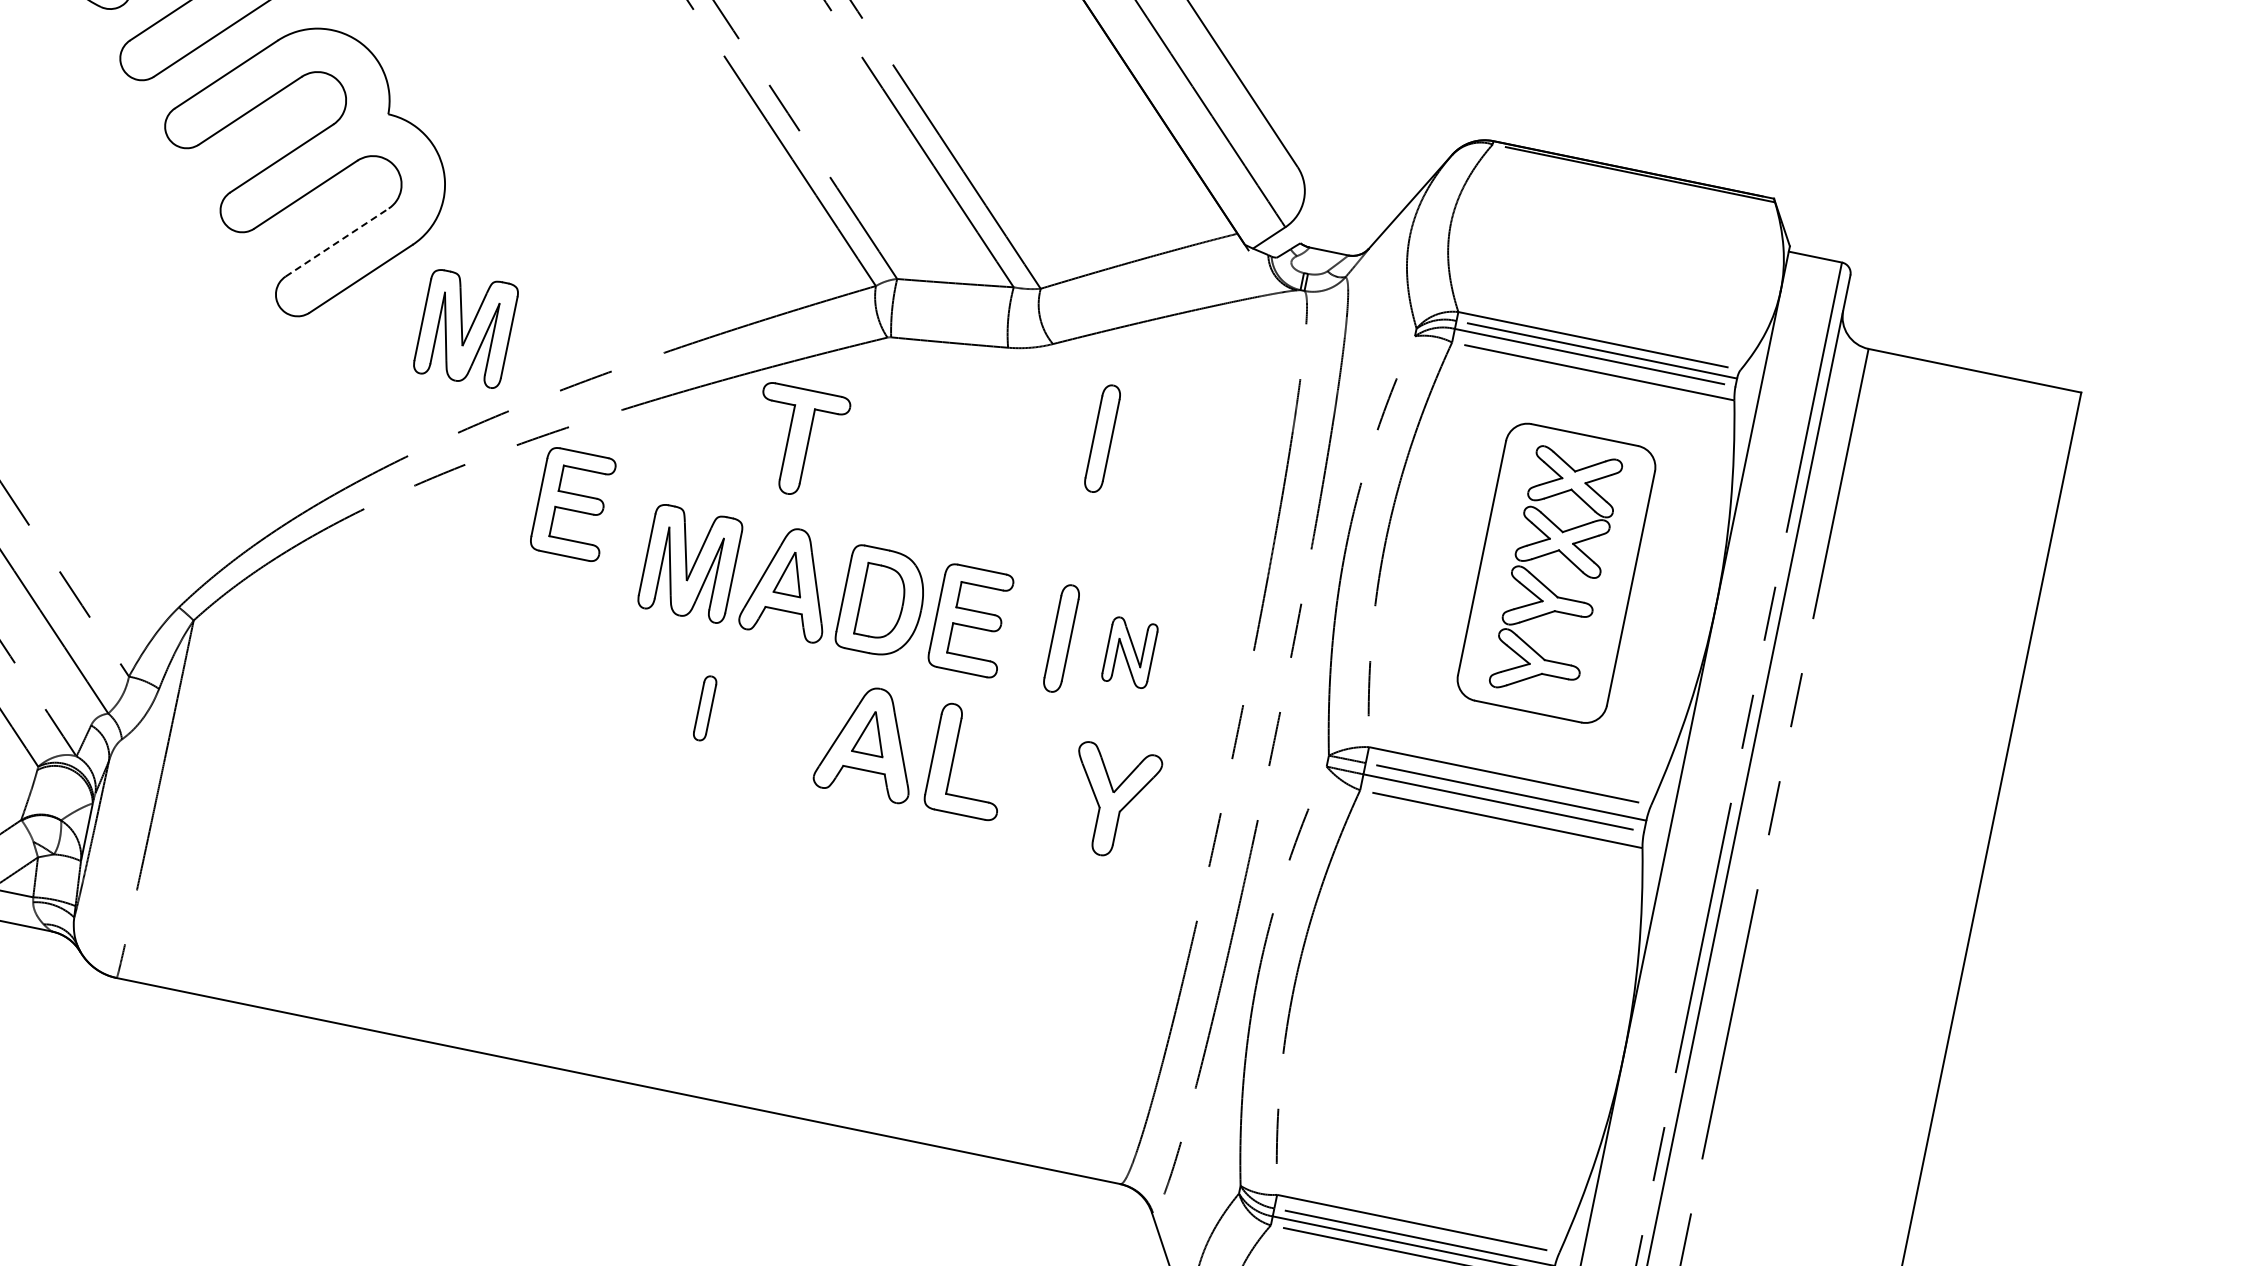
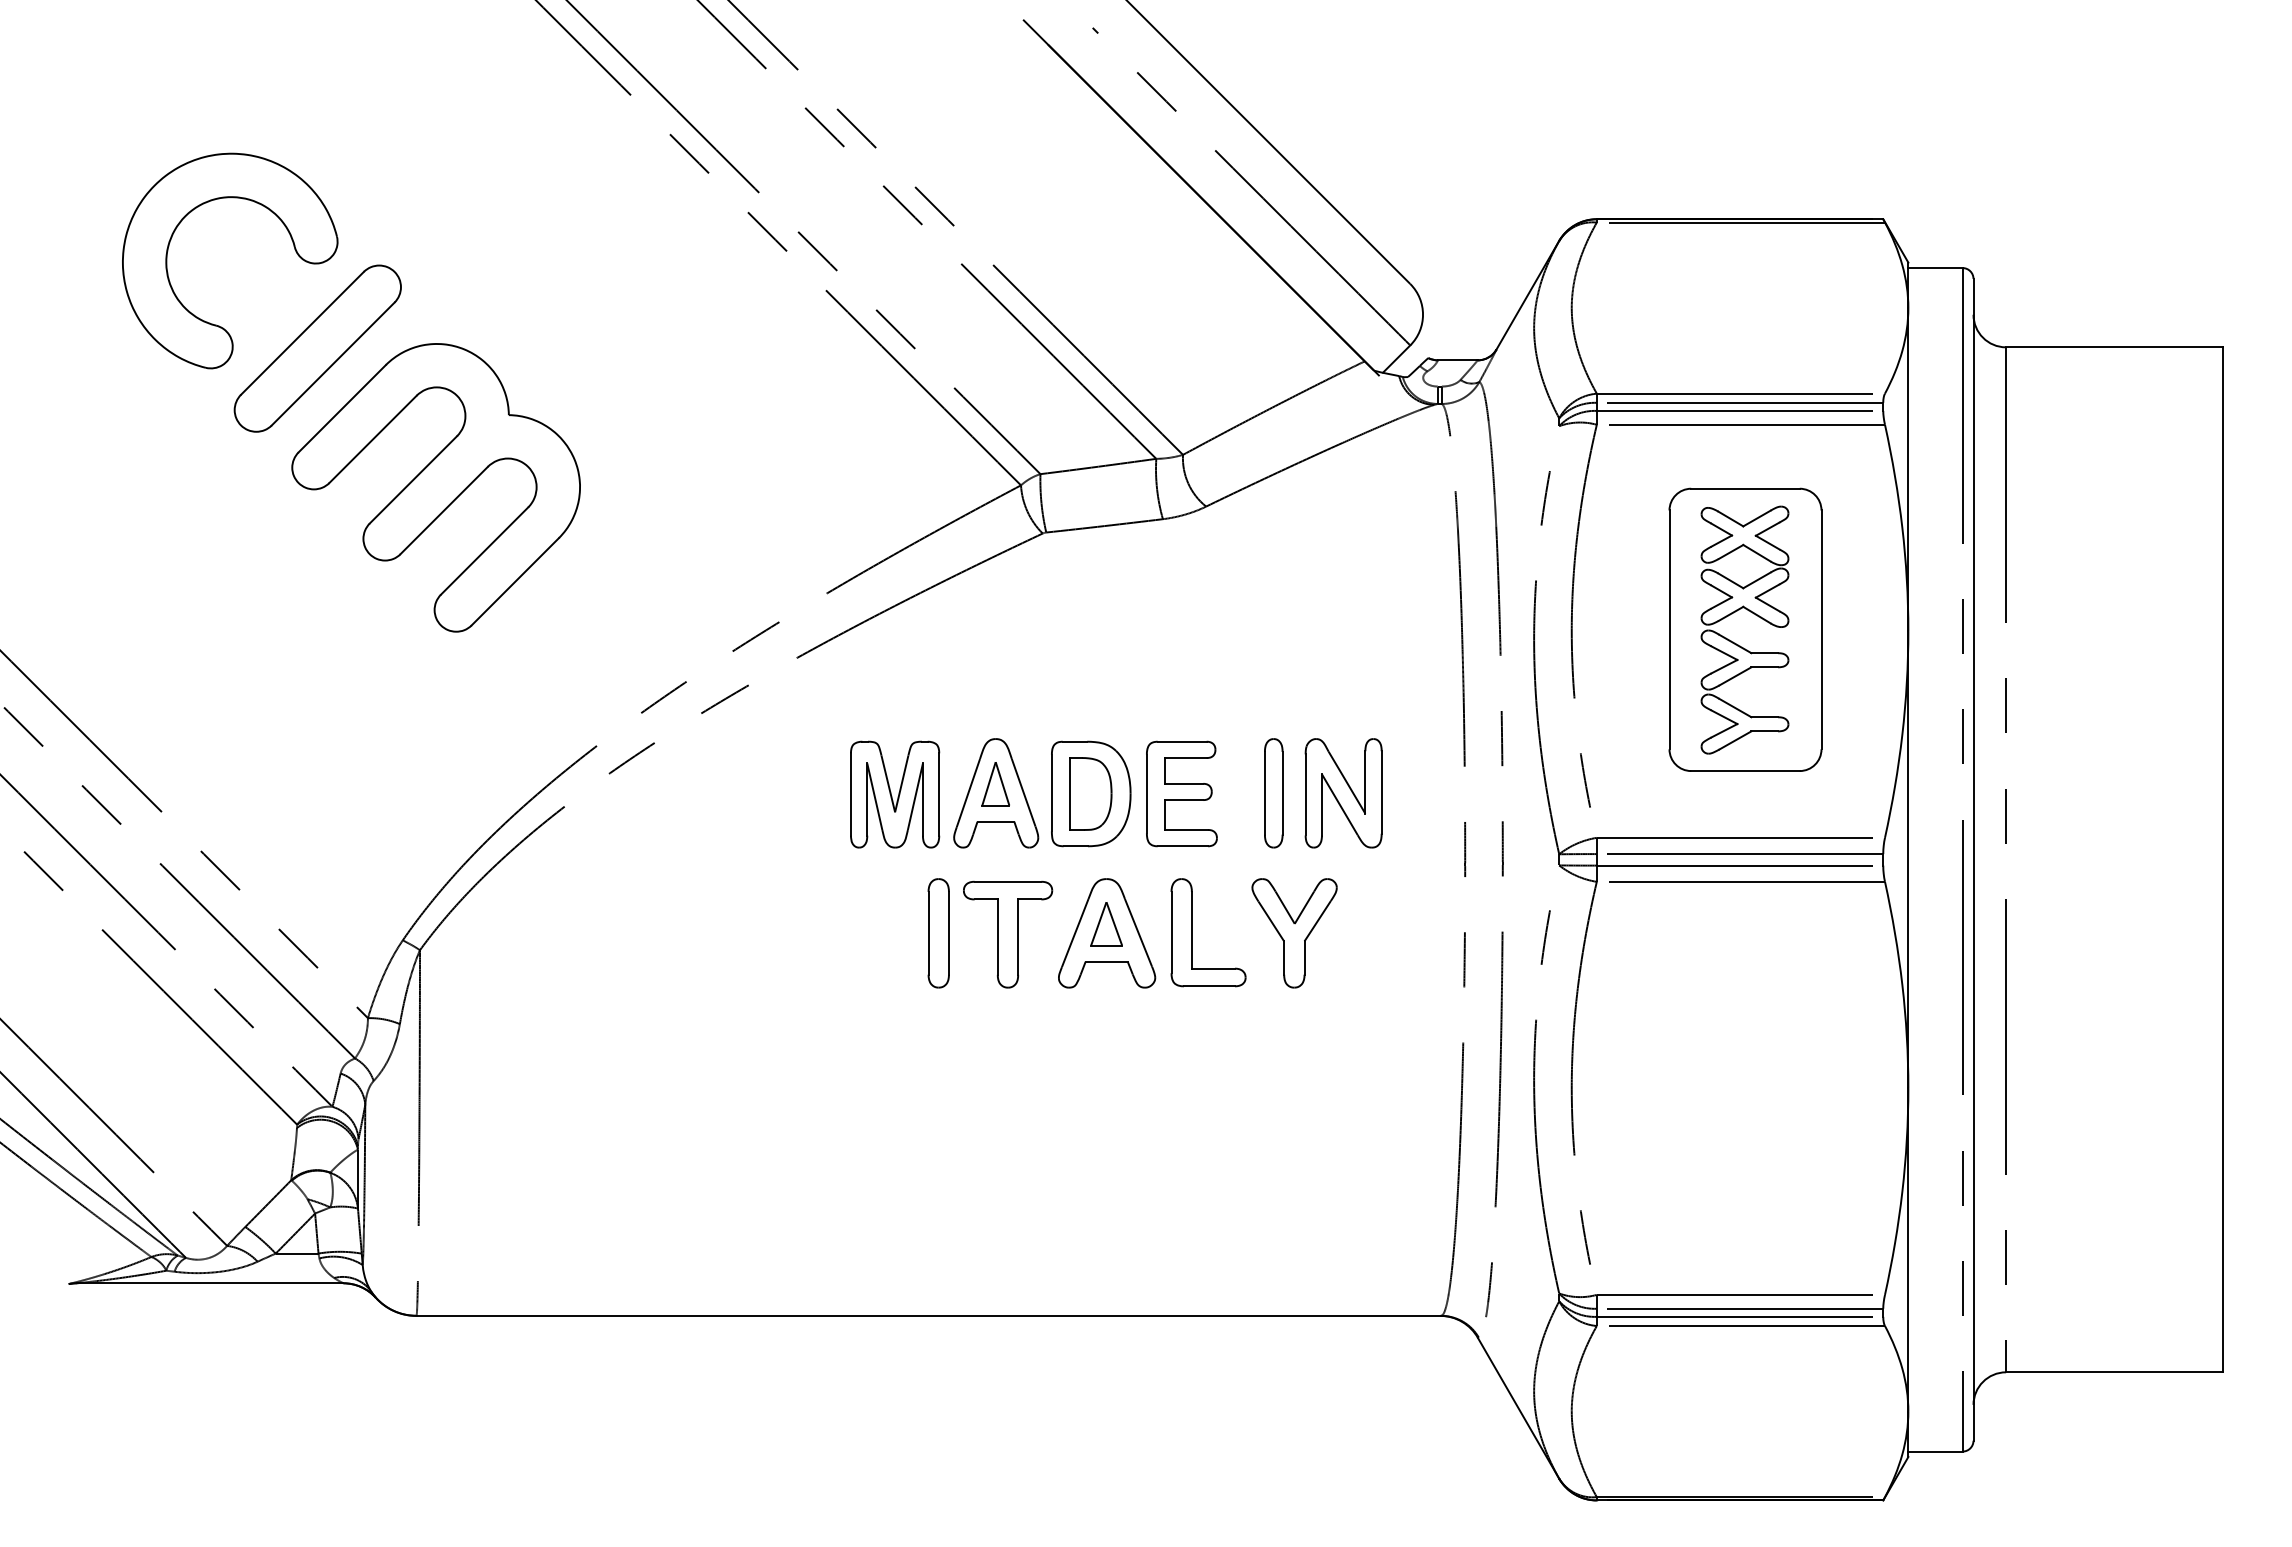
line: (337, 242) -> (484, 551), dashed -> solid
part: (466, 328) -> (628, 609), removed
part: (1102, 438) -> (1273, 589), removed
part: (798, 441) -> (1008, 934), moved
part: (573, 503) -> (768, 759), removed
part: (1129, 652) -> (1343, 793), size x1.67
part: (704, 708) -> (938, 933), size x1.67
part: (1111, 802) -> (1294, 933), moved

